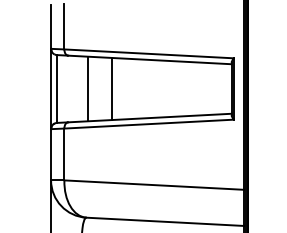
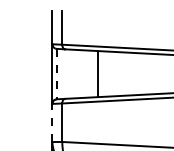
line: (88, 88) -> (80, 73), removed
line: (56, 89) -> (56, 74), solid -> dashed
line: (51, 154) -> (52, 122), solid -> dashed

